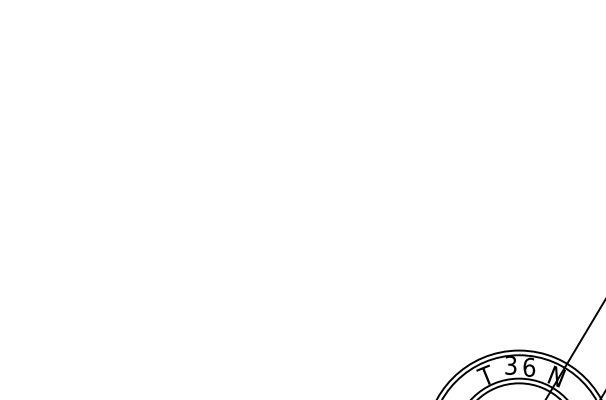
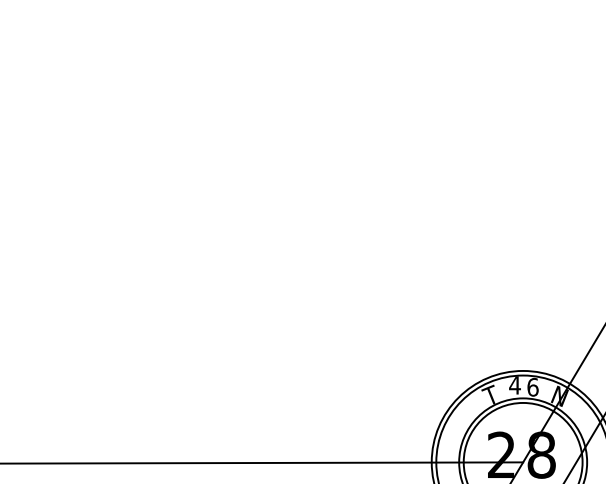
text: (510, 365) -> (514, 385), 3 -> 4

